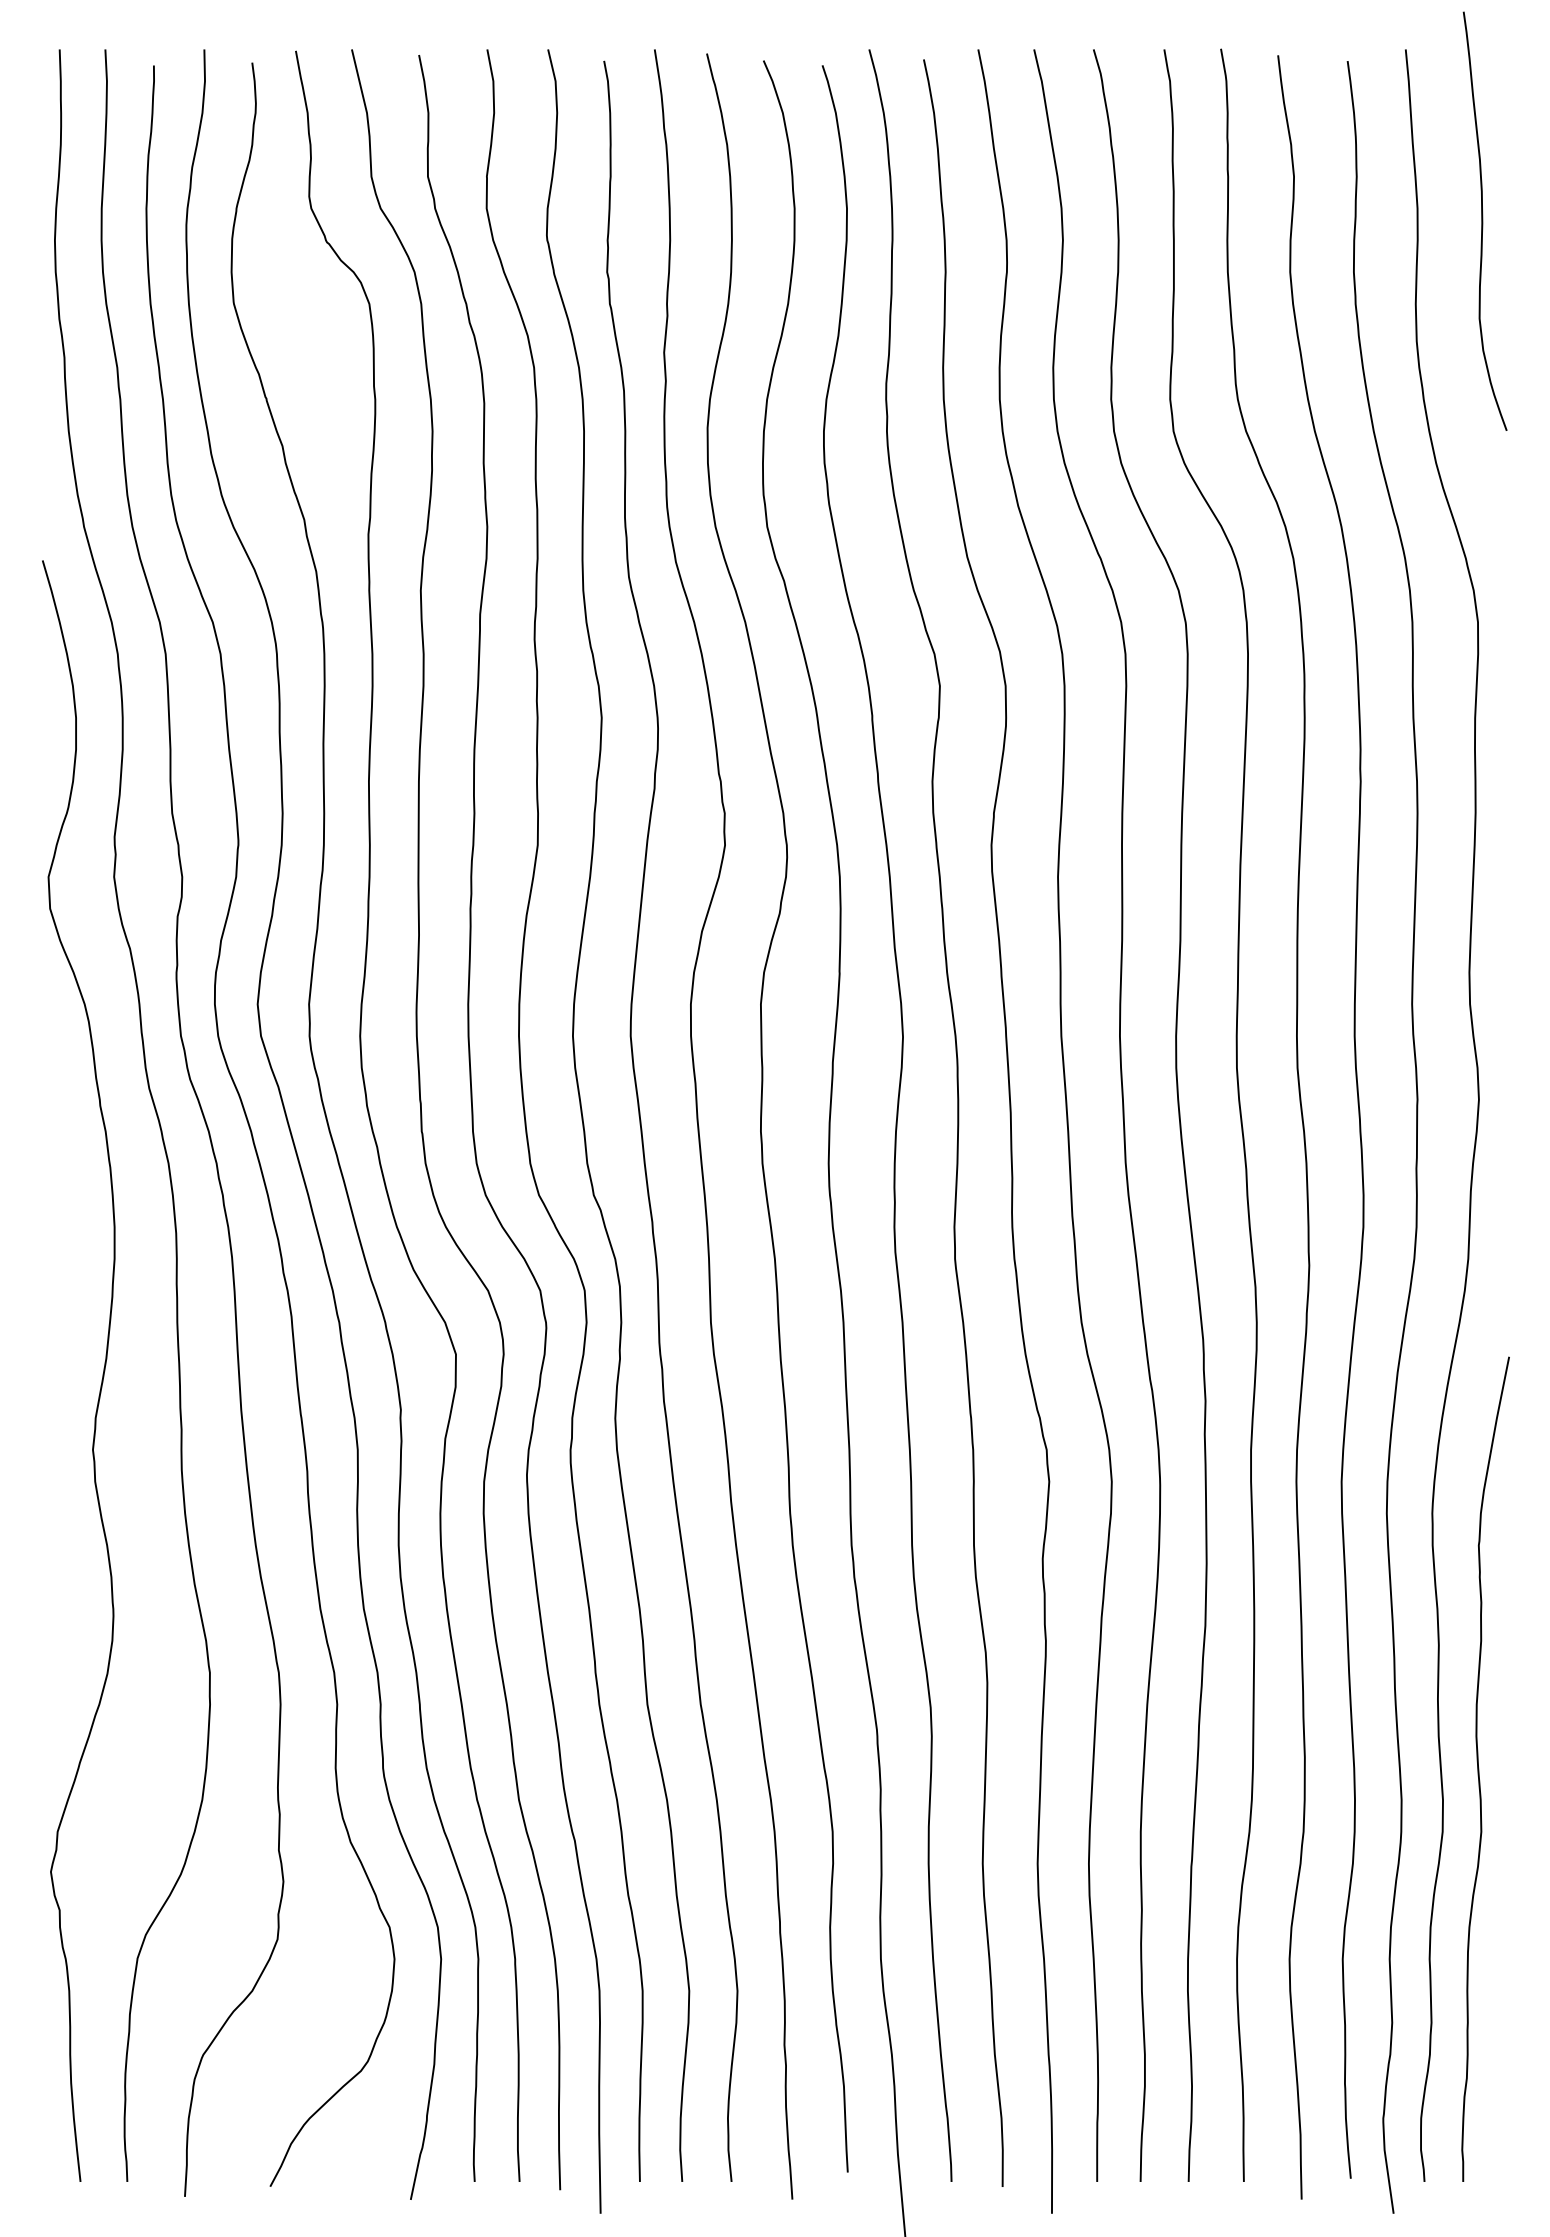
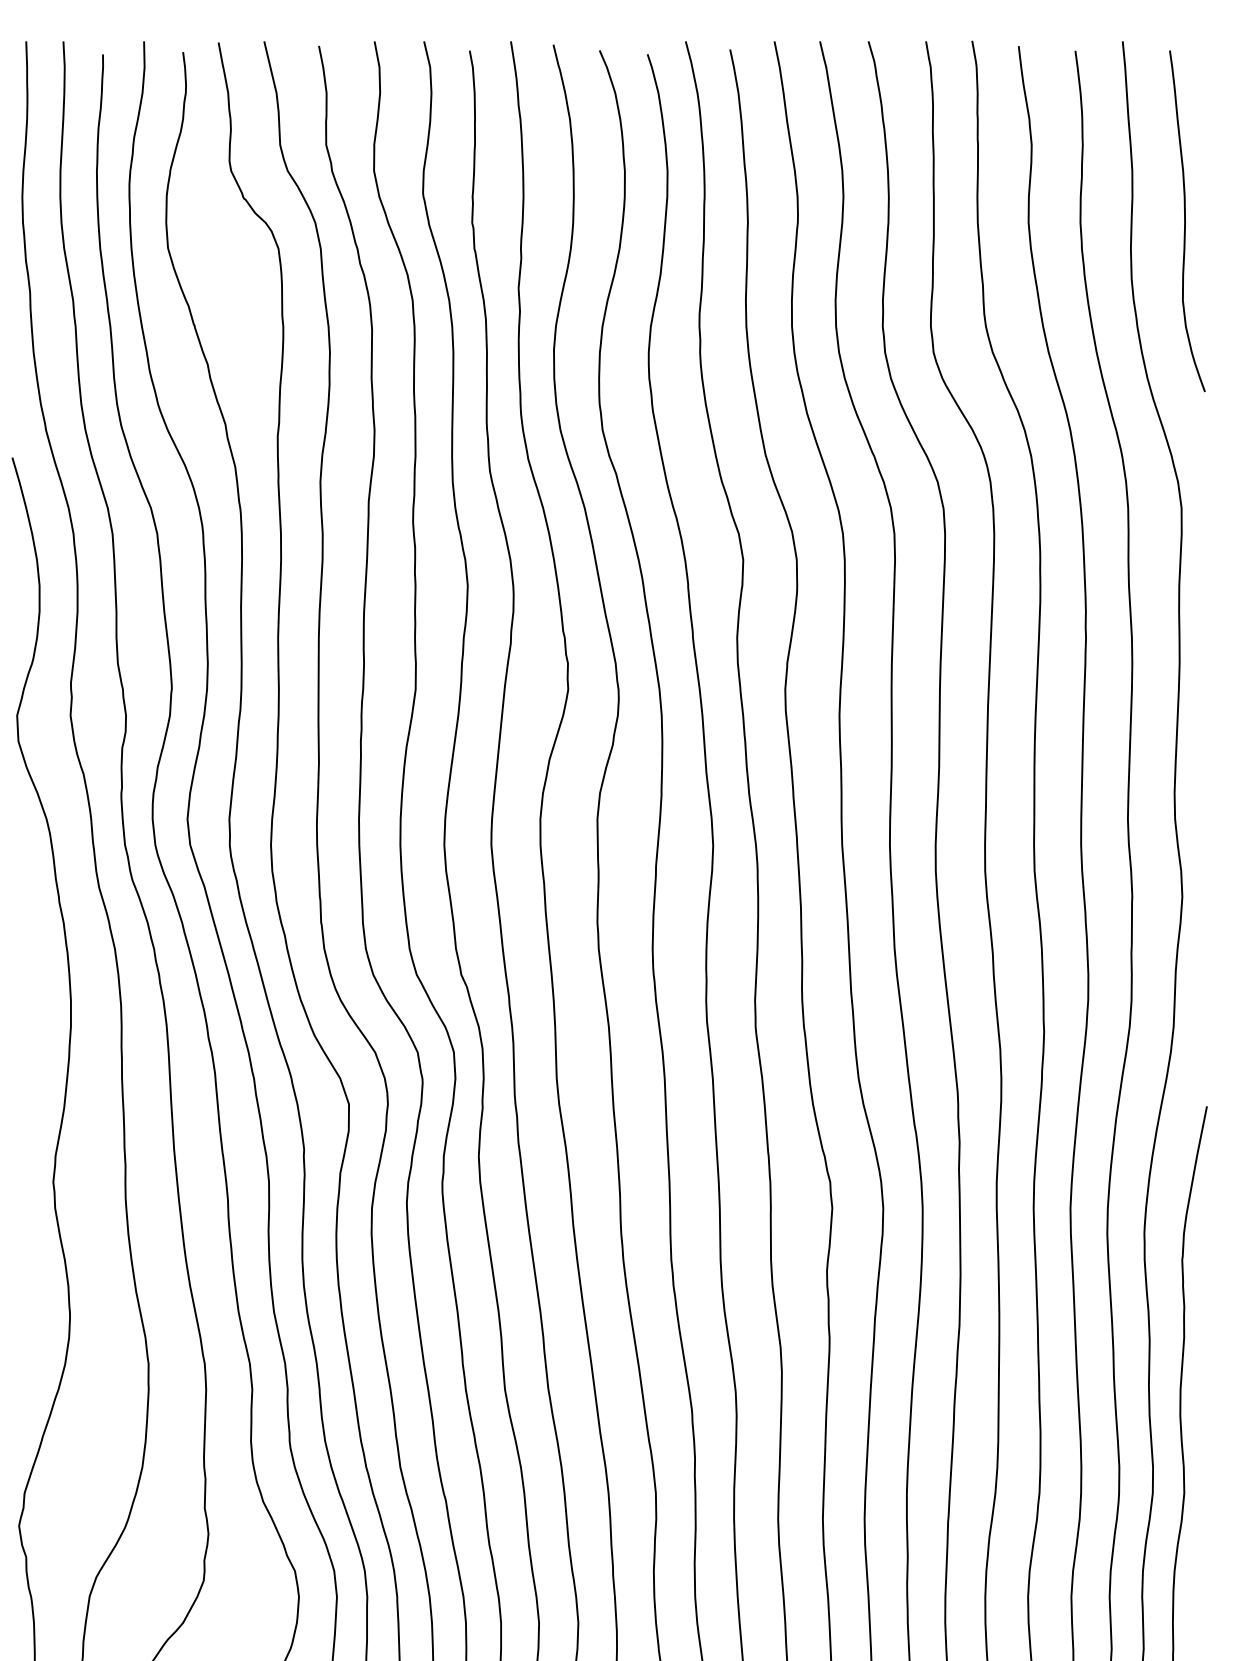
curve: (1483, 220) -> (1186, 220), moved

